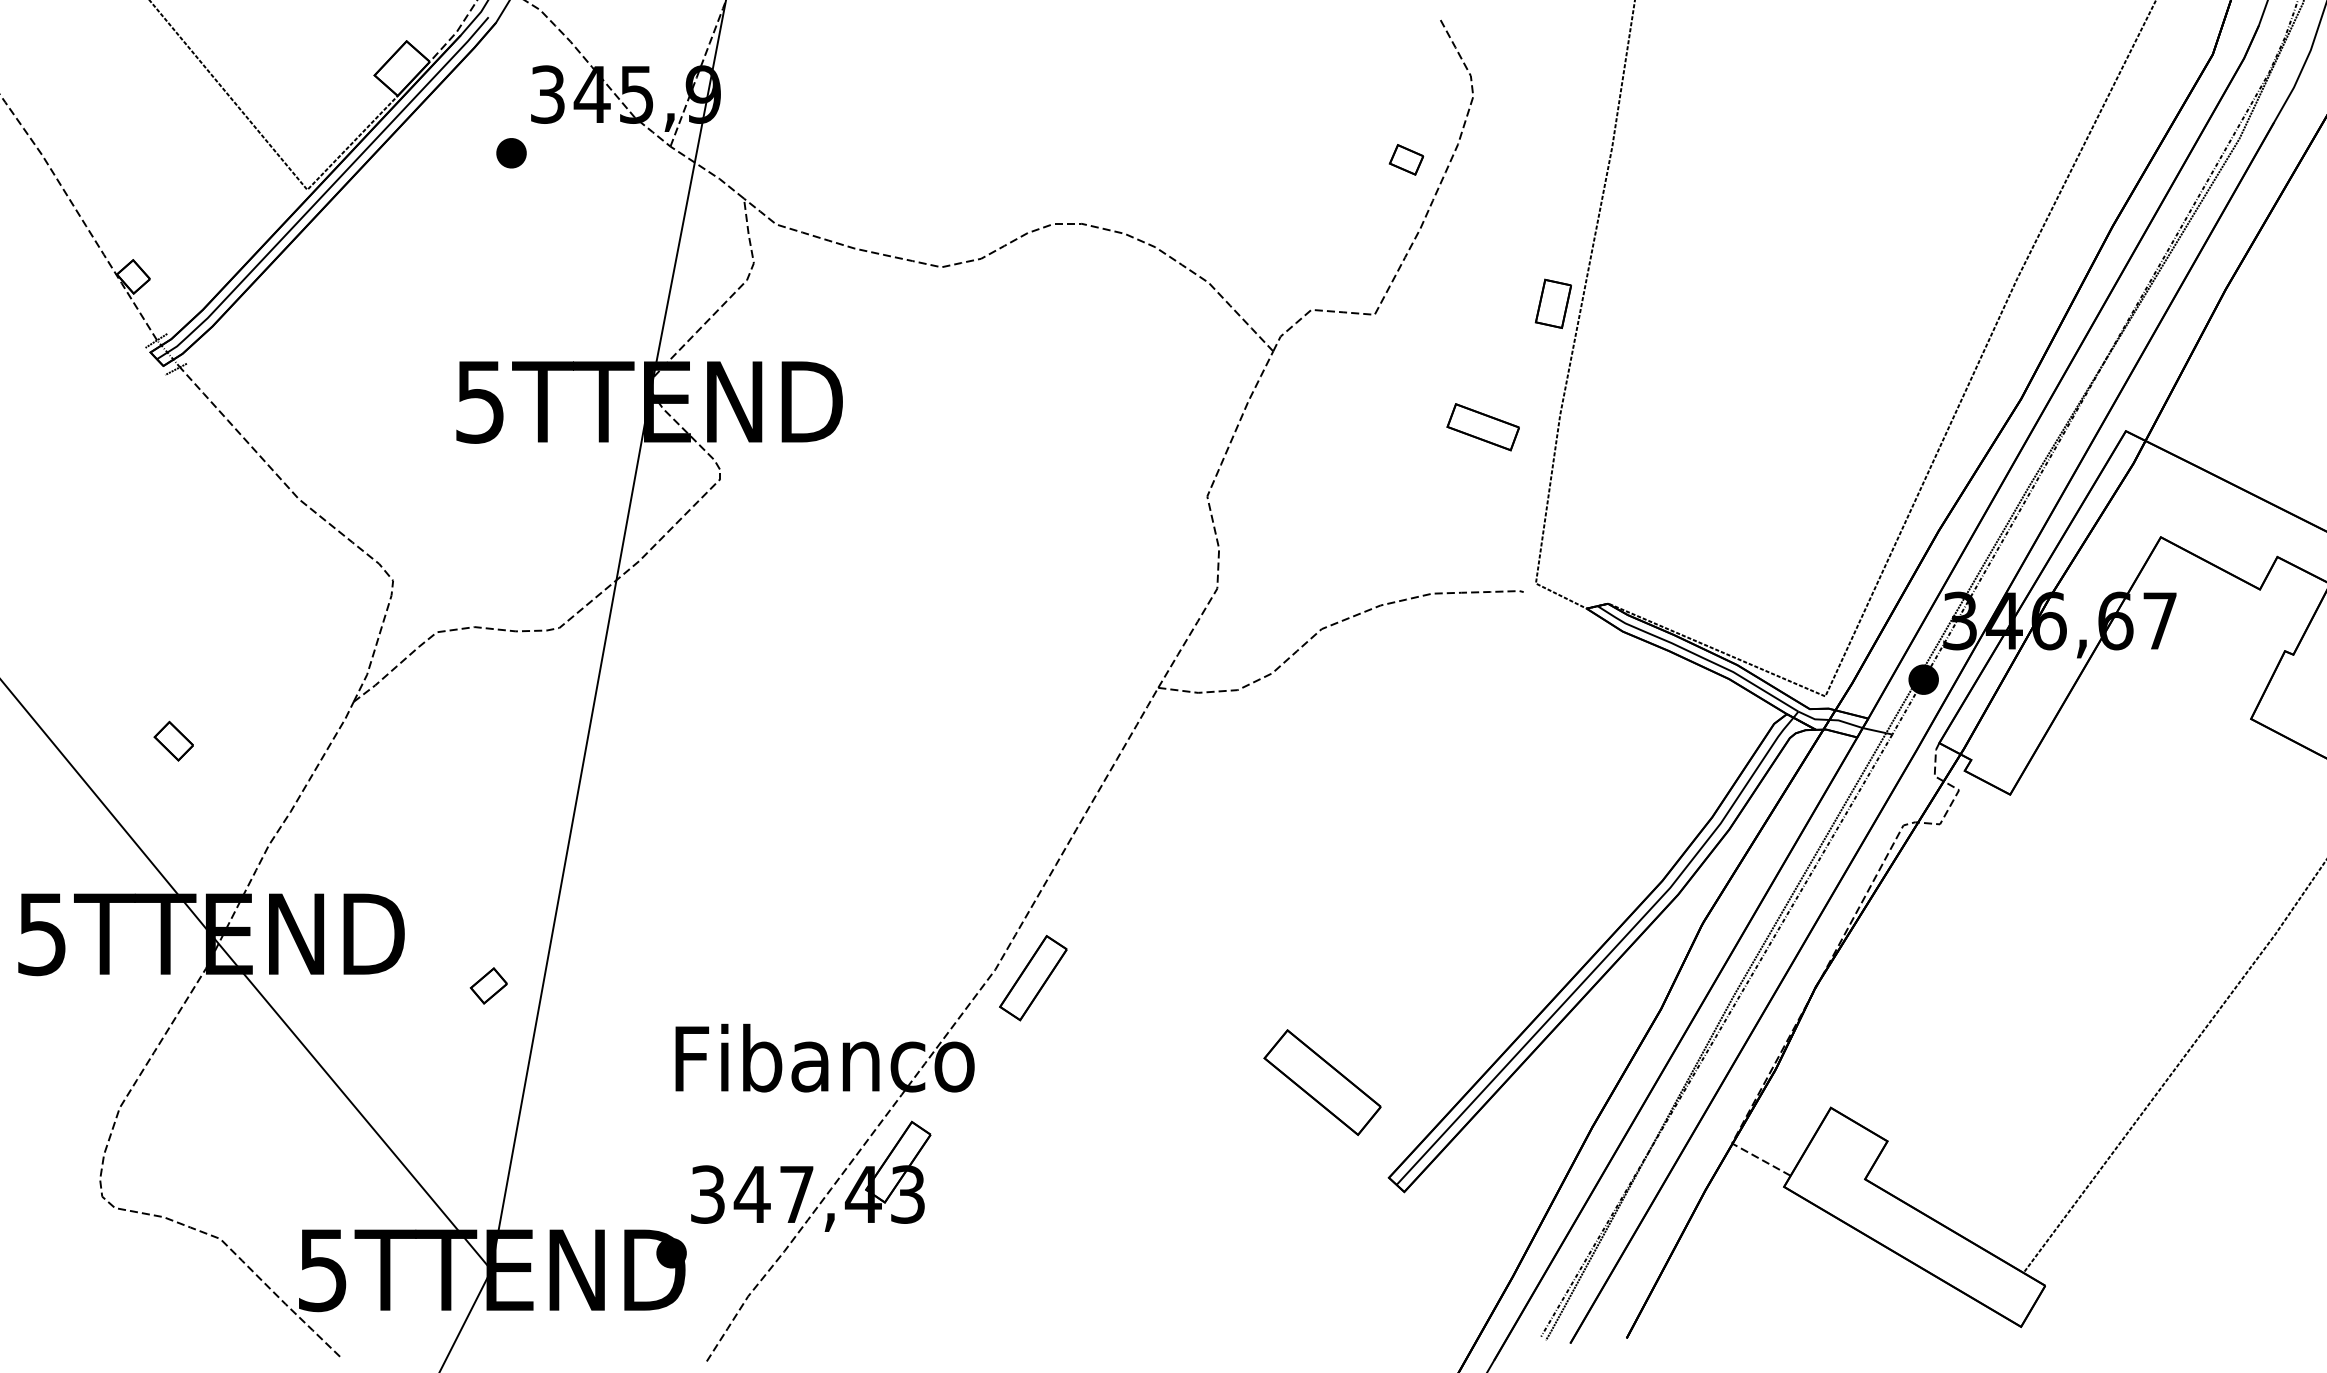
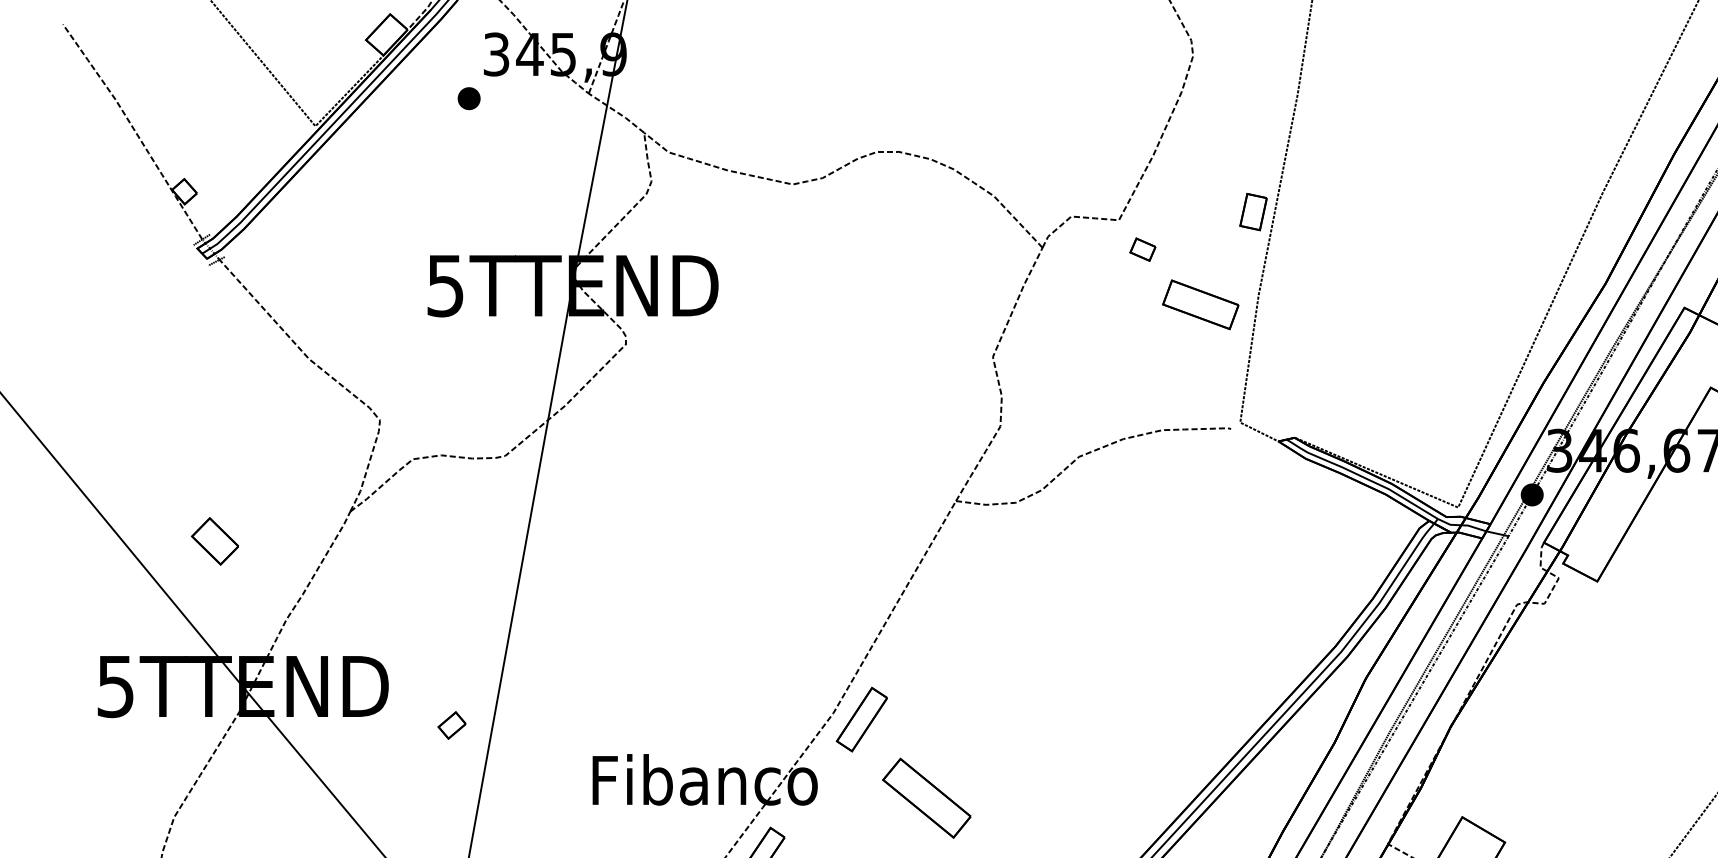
part: (1406, 159) -> (1142, 249), moved
part: (1482, 427) -> (1200, 305), size x1.4
part: (173, 740) -> (214, 540), size x1.6
part: (1322, 1082) -> (926, 798), moved

